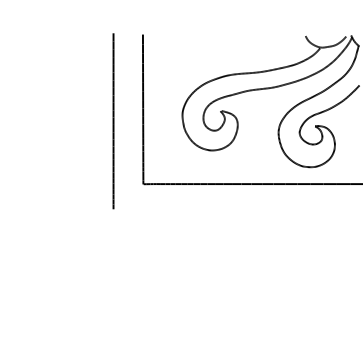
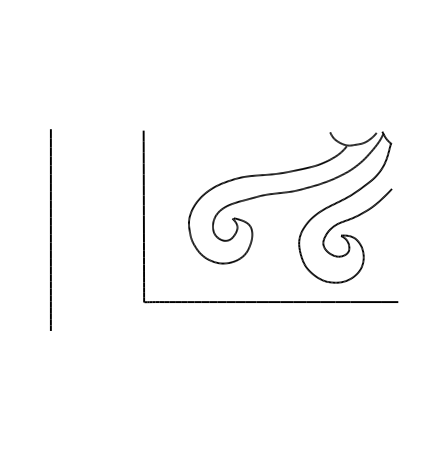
line: (113, 120) -> (50, 229), moved

